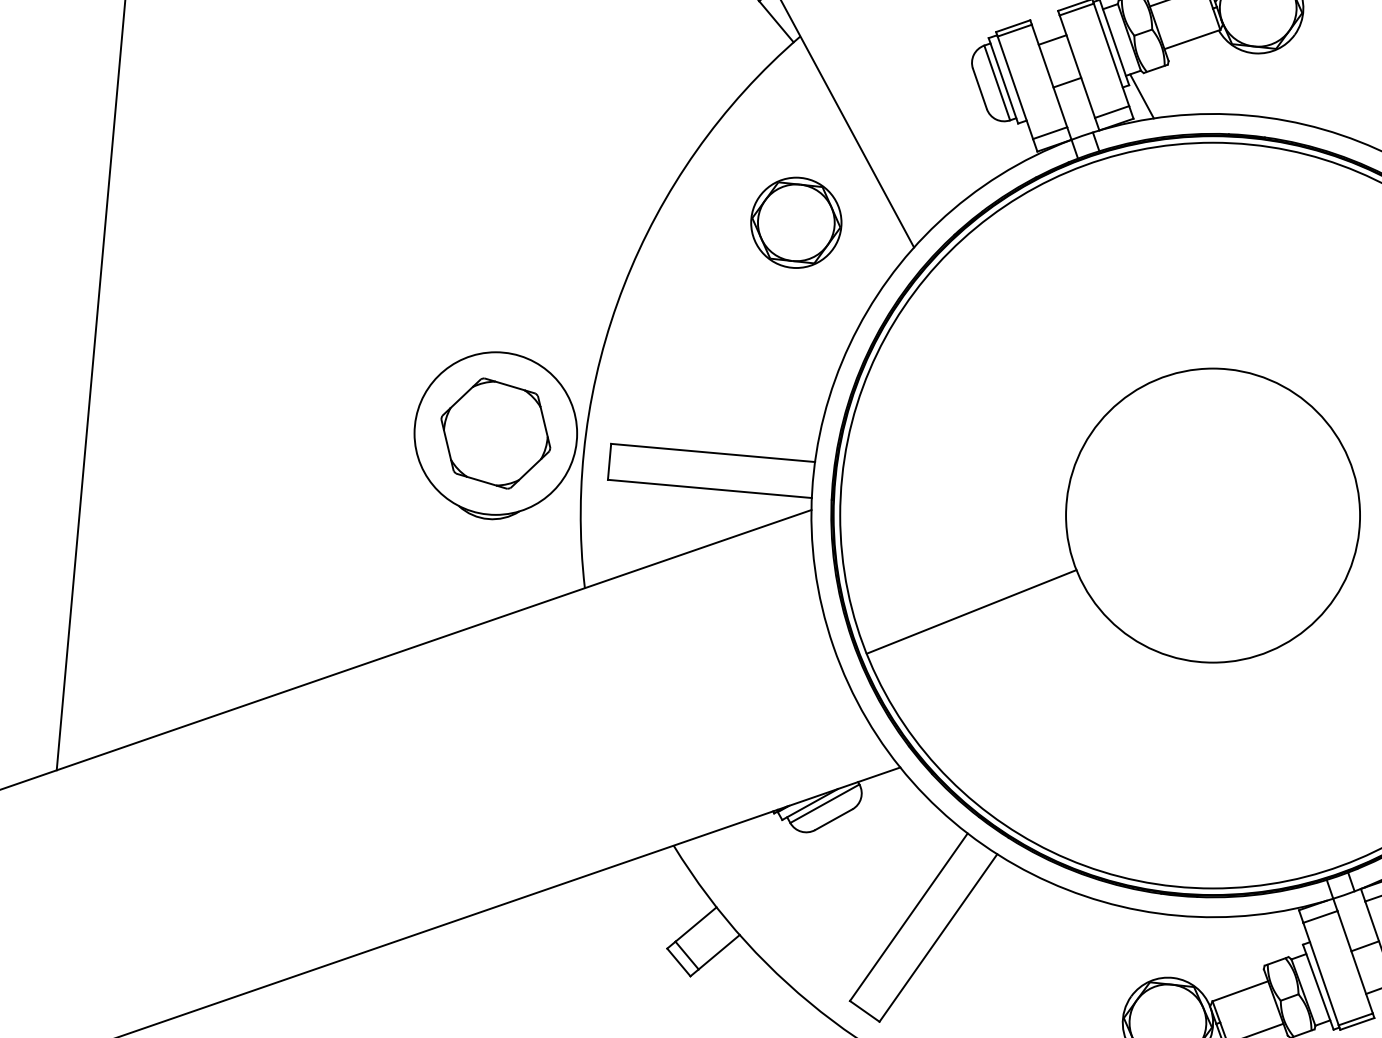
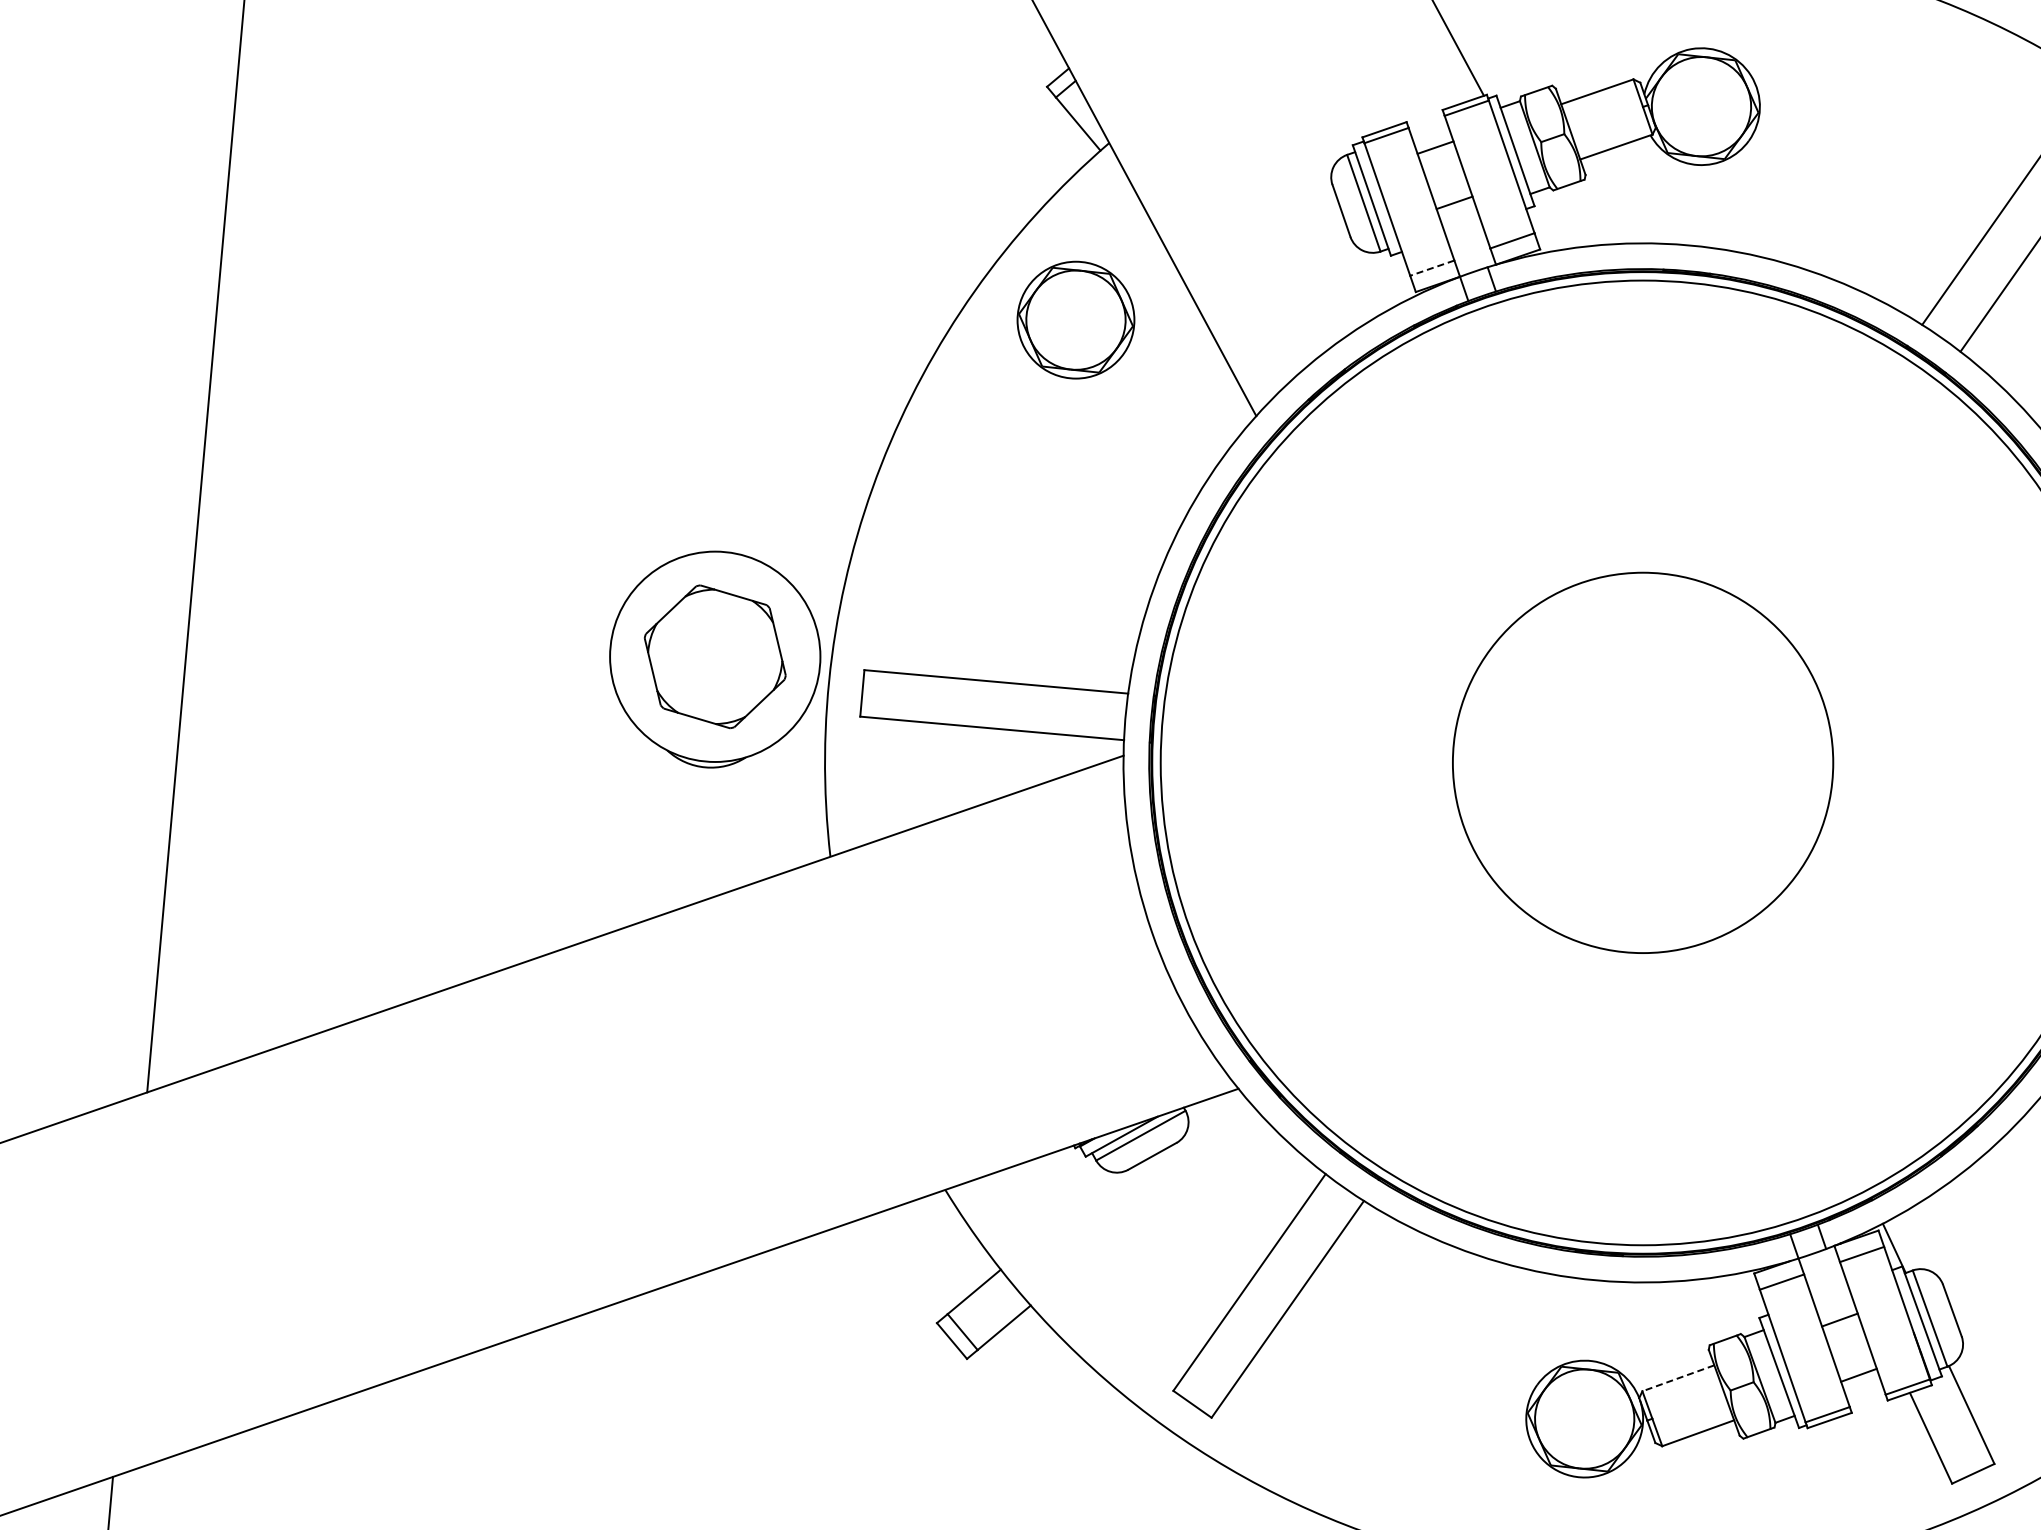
line: (1141, 96) -> (1550, 220), removed
line: (1049, 133) -> (1431, 268), solid -> dashed
part: (795, 222) -> (1075, 319), moved
line: (971, 611) -> (1330, 887), removed
line: (1239, 991) -> (1677, 1378), solid -> dashed

